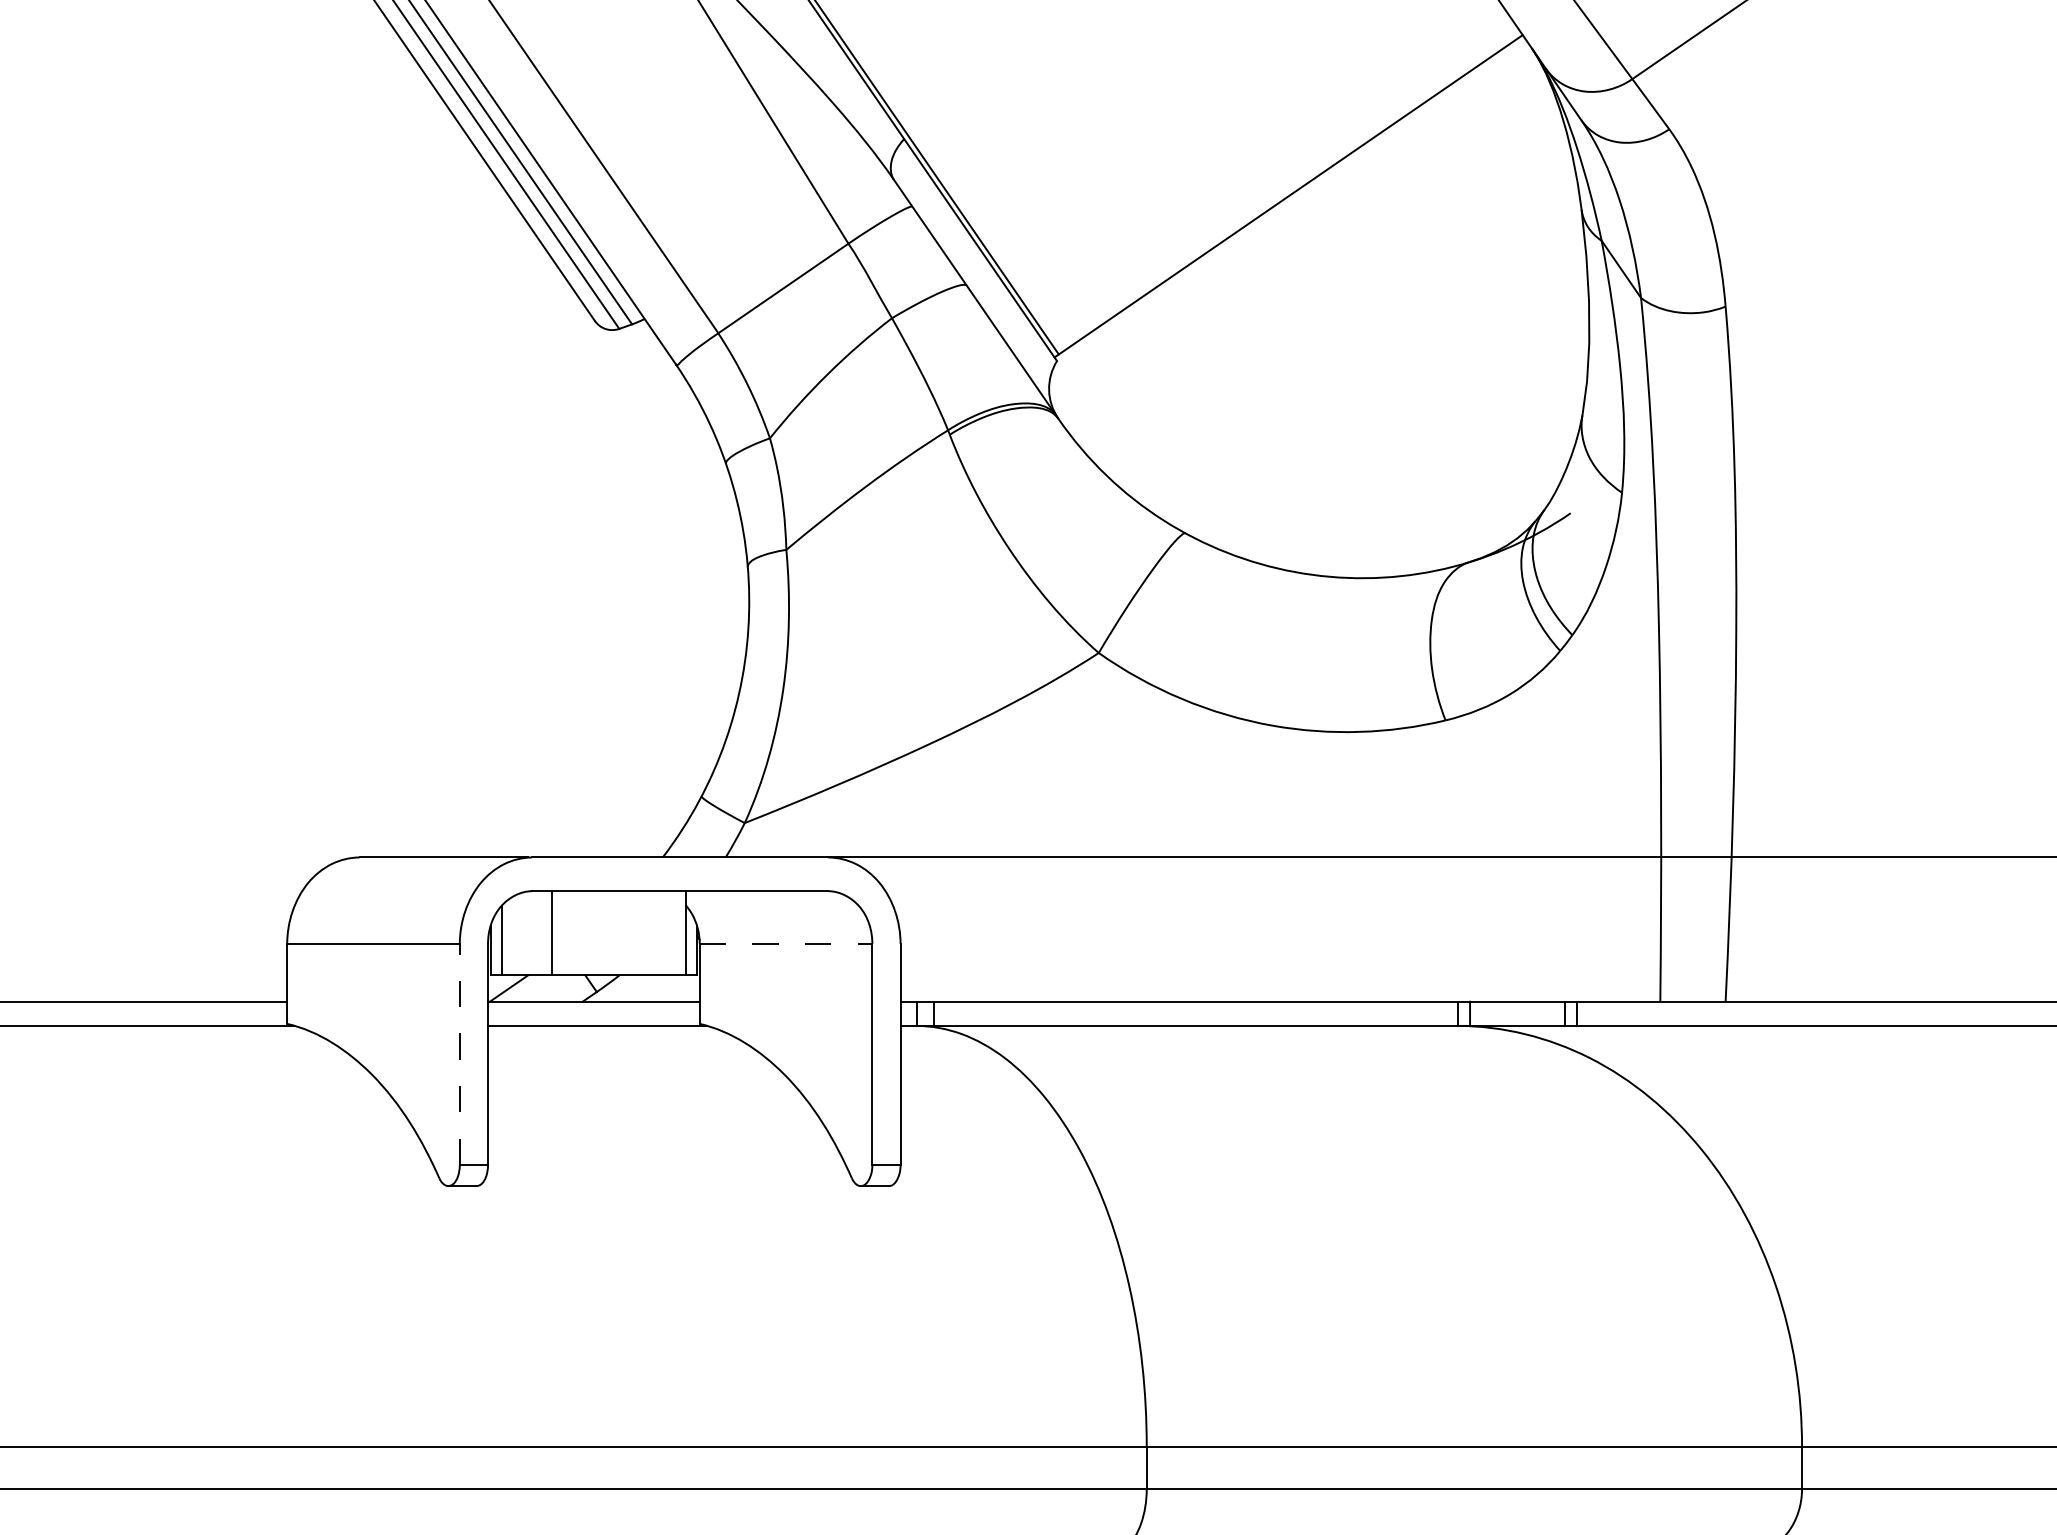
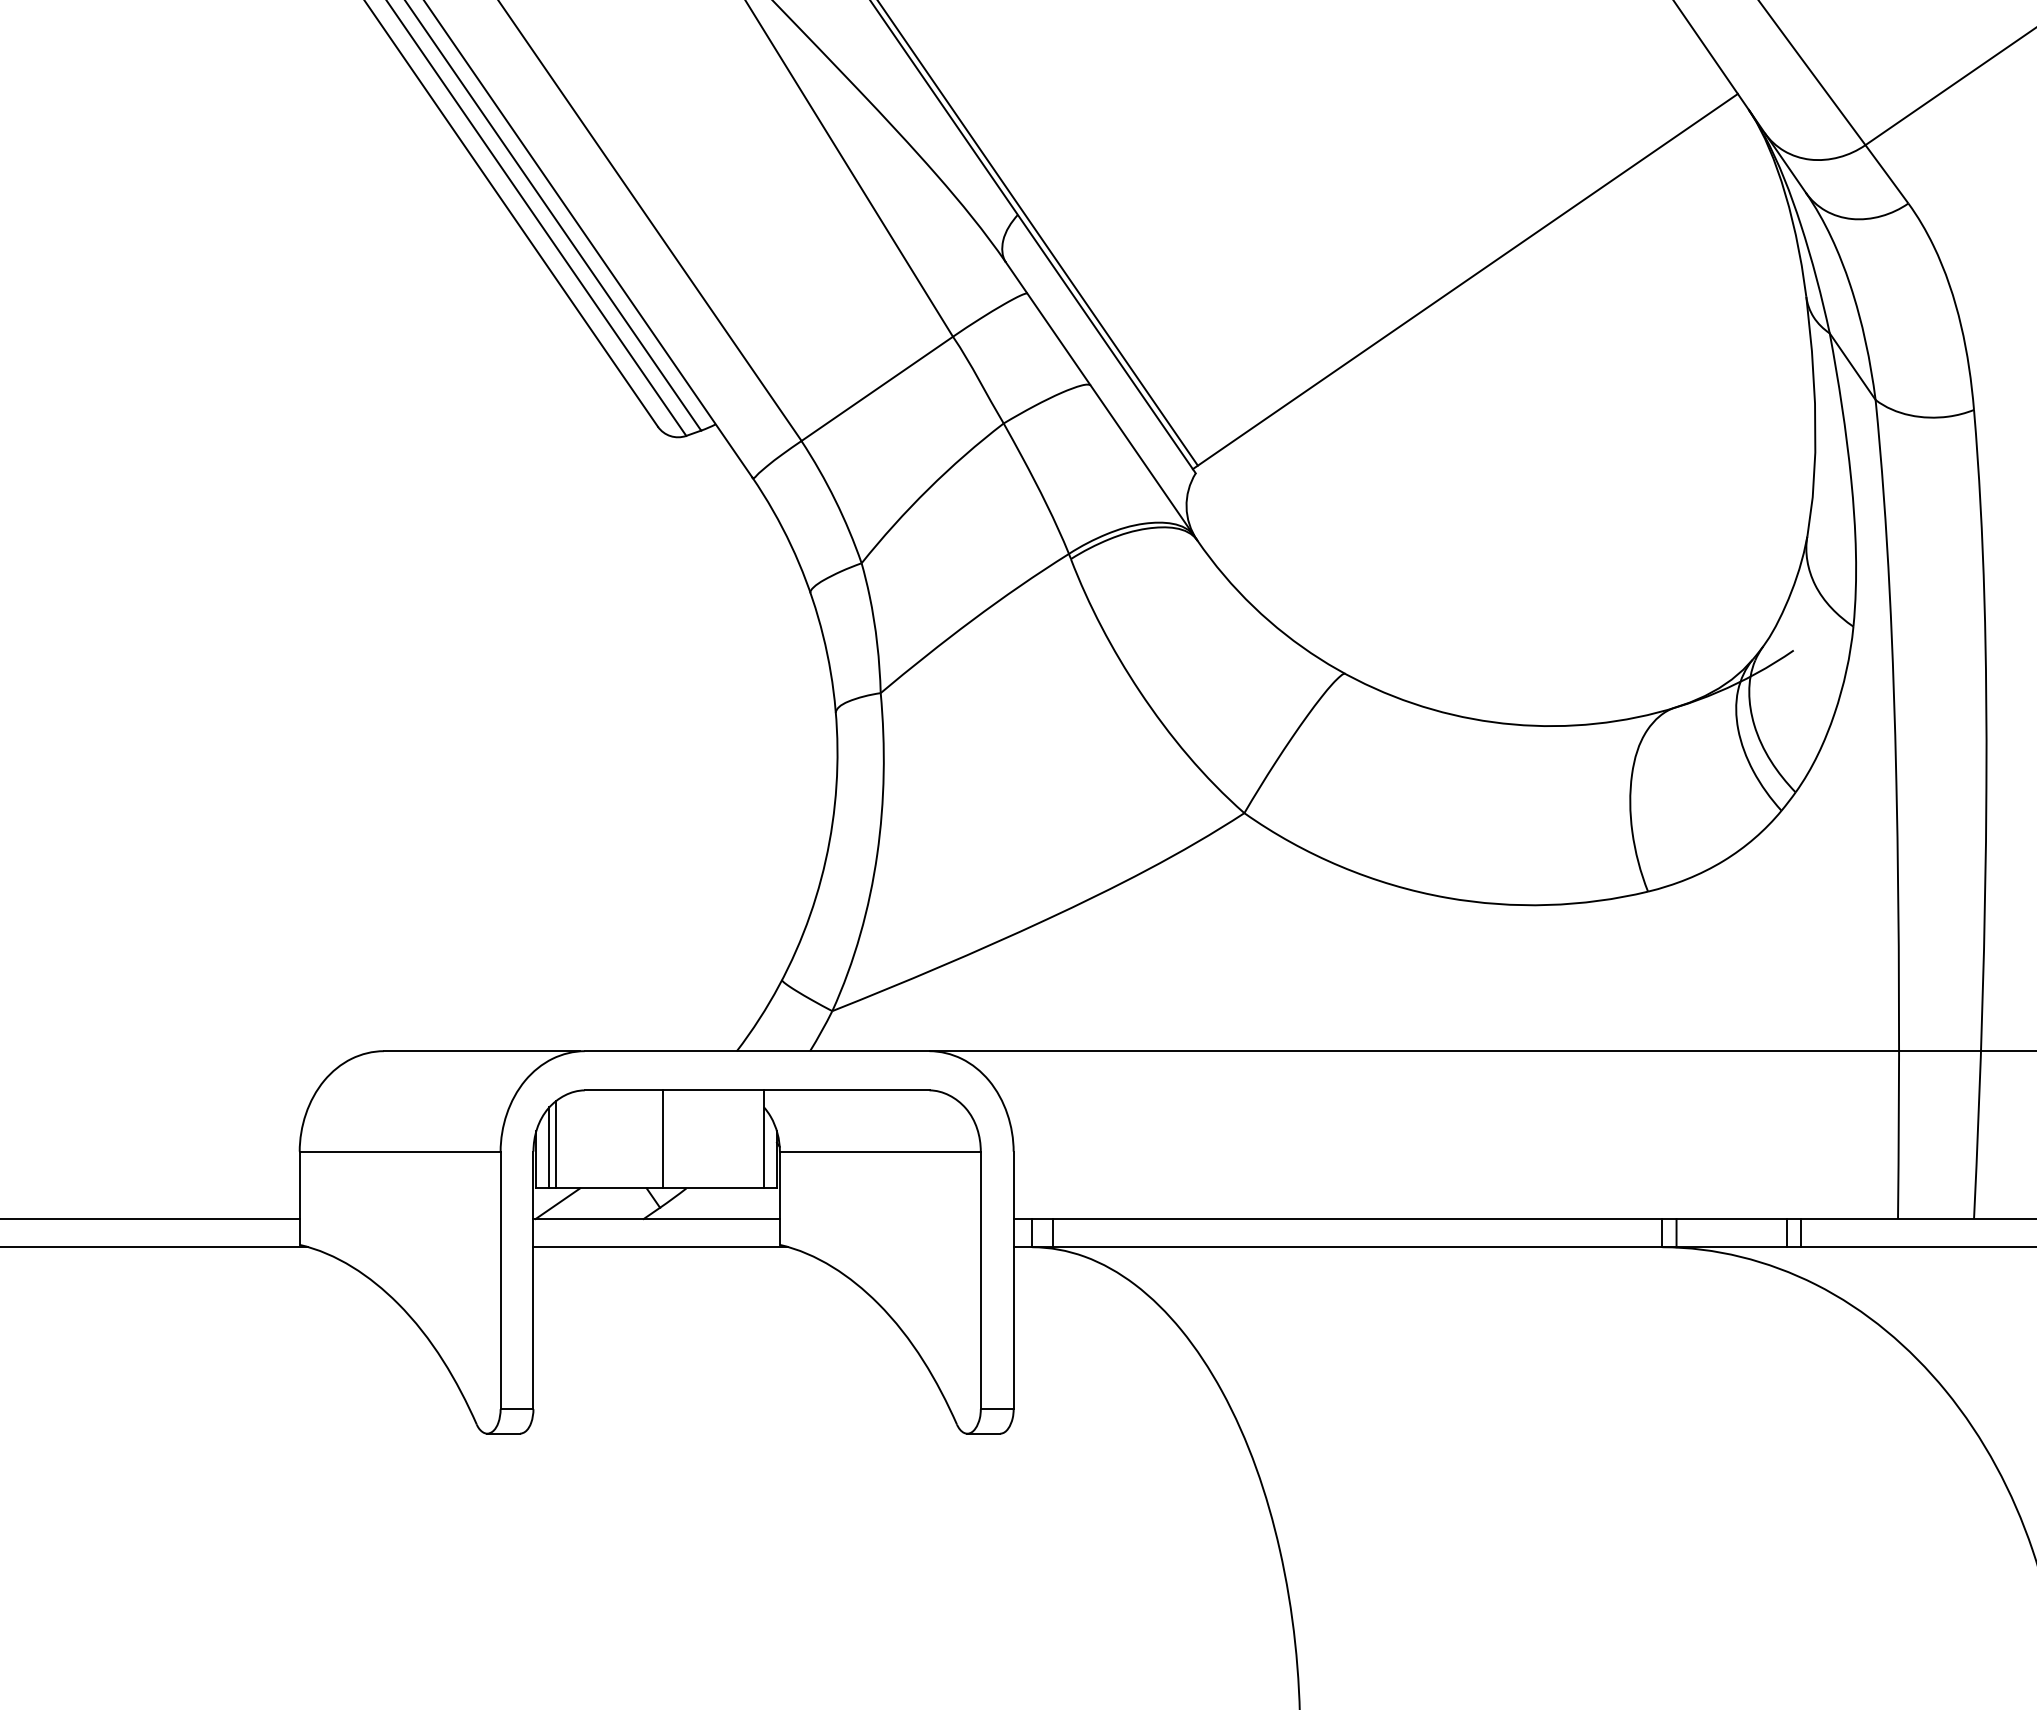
line: (551, 933) -> (663, 1139), moved
line: (507, 937) -> (556, 1144), added
line: (786, 943) -> (880, 1151), dashed -> solid
line: (459, 1054) -> (500, 1280), dashed -> solid

